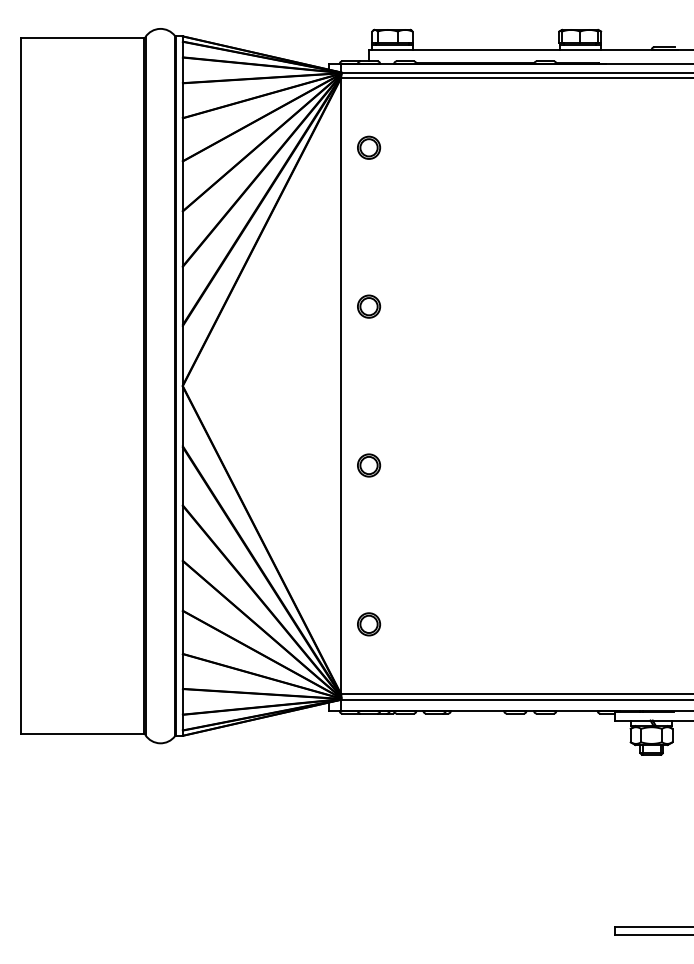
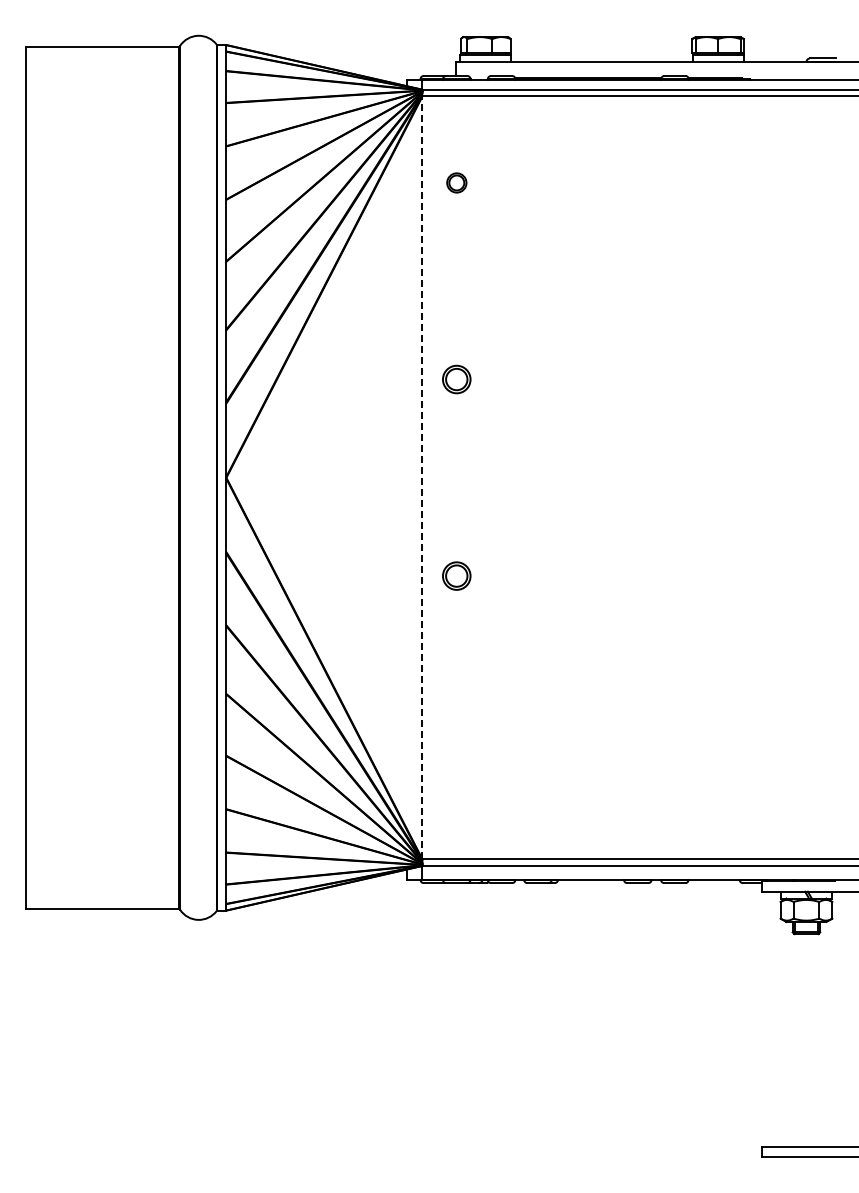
part: (368, 147) -> (456, 182), size x0.7
line: (341, 385) -> (422, 477), solid -> dashed
part: (368, 624) -> (456, 772), removed

